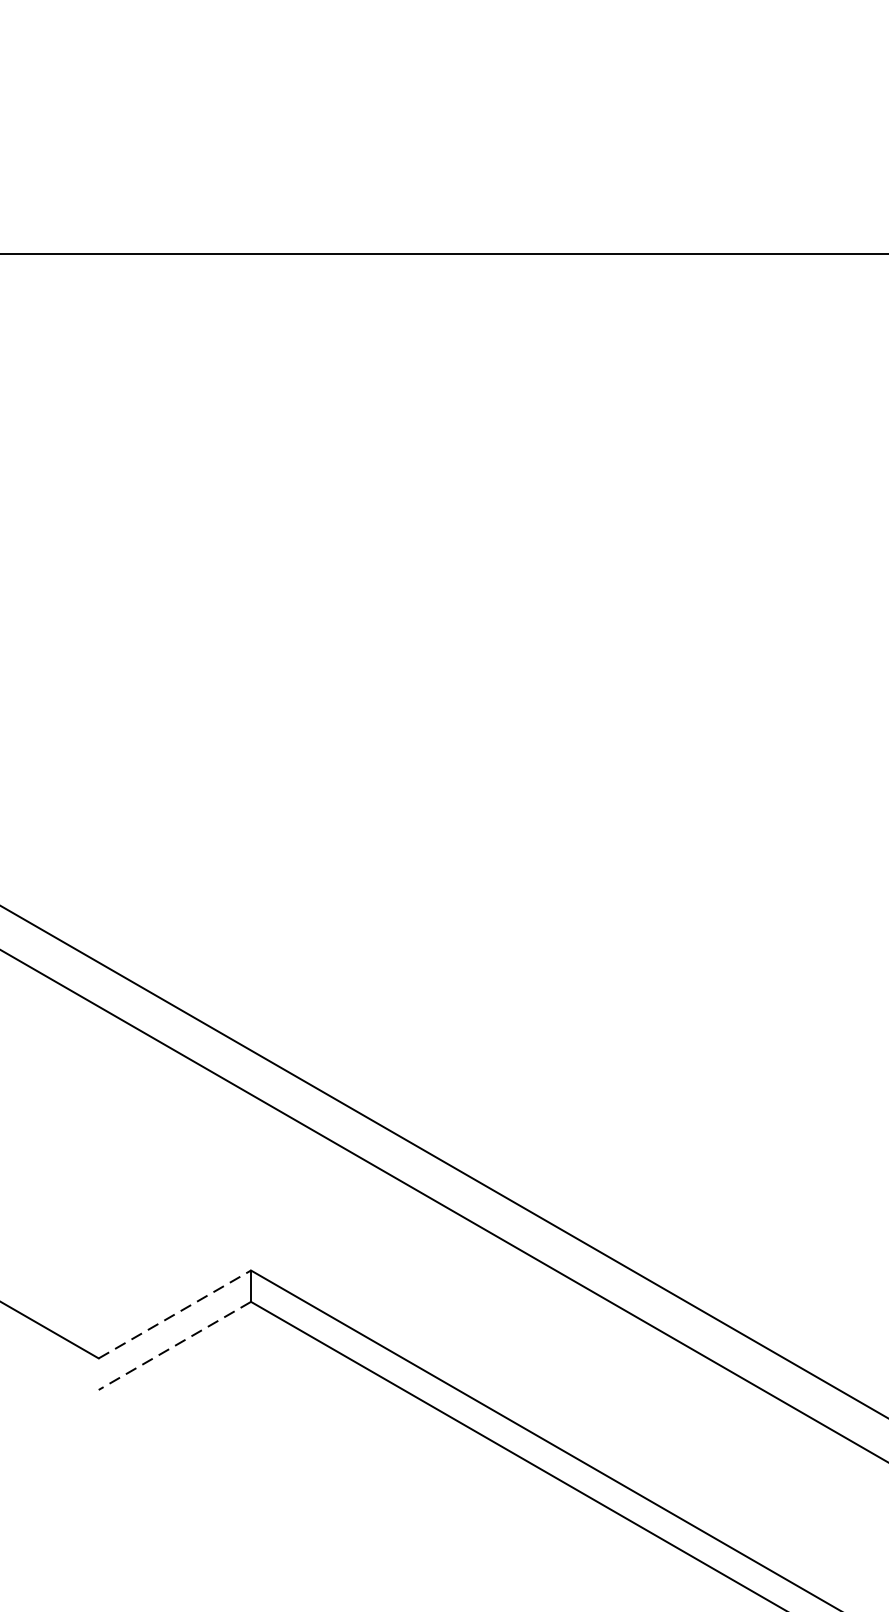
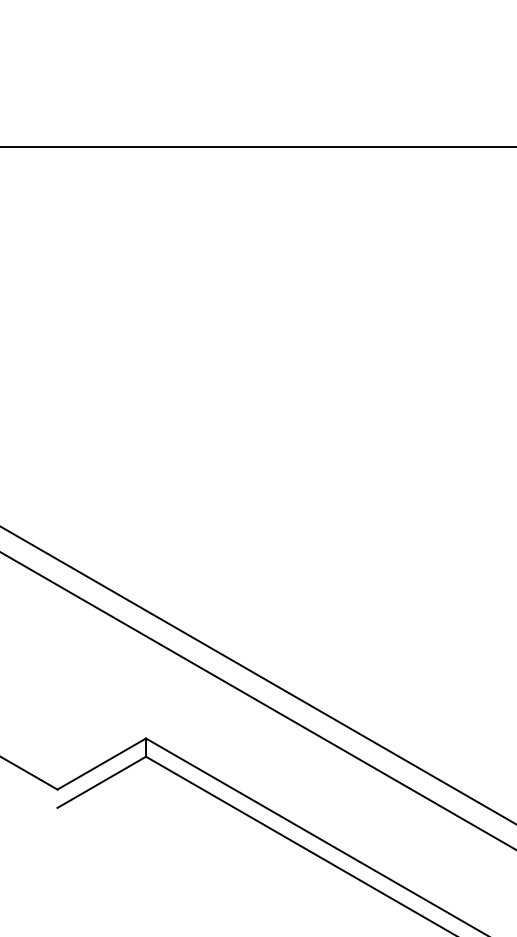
line: (176, 1313) -> (102, 763), dashed -> solid
line: (174, 1346) -> (101, 782), dashed -> solid

